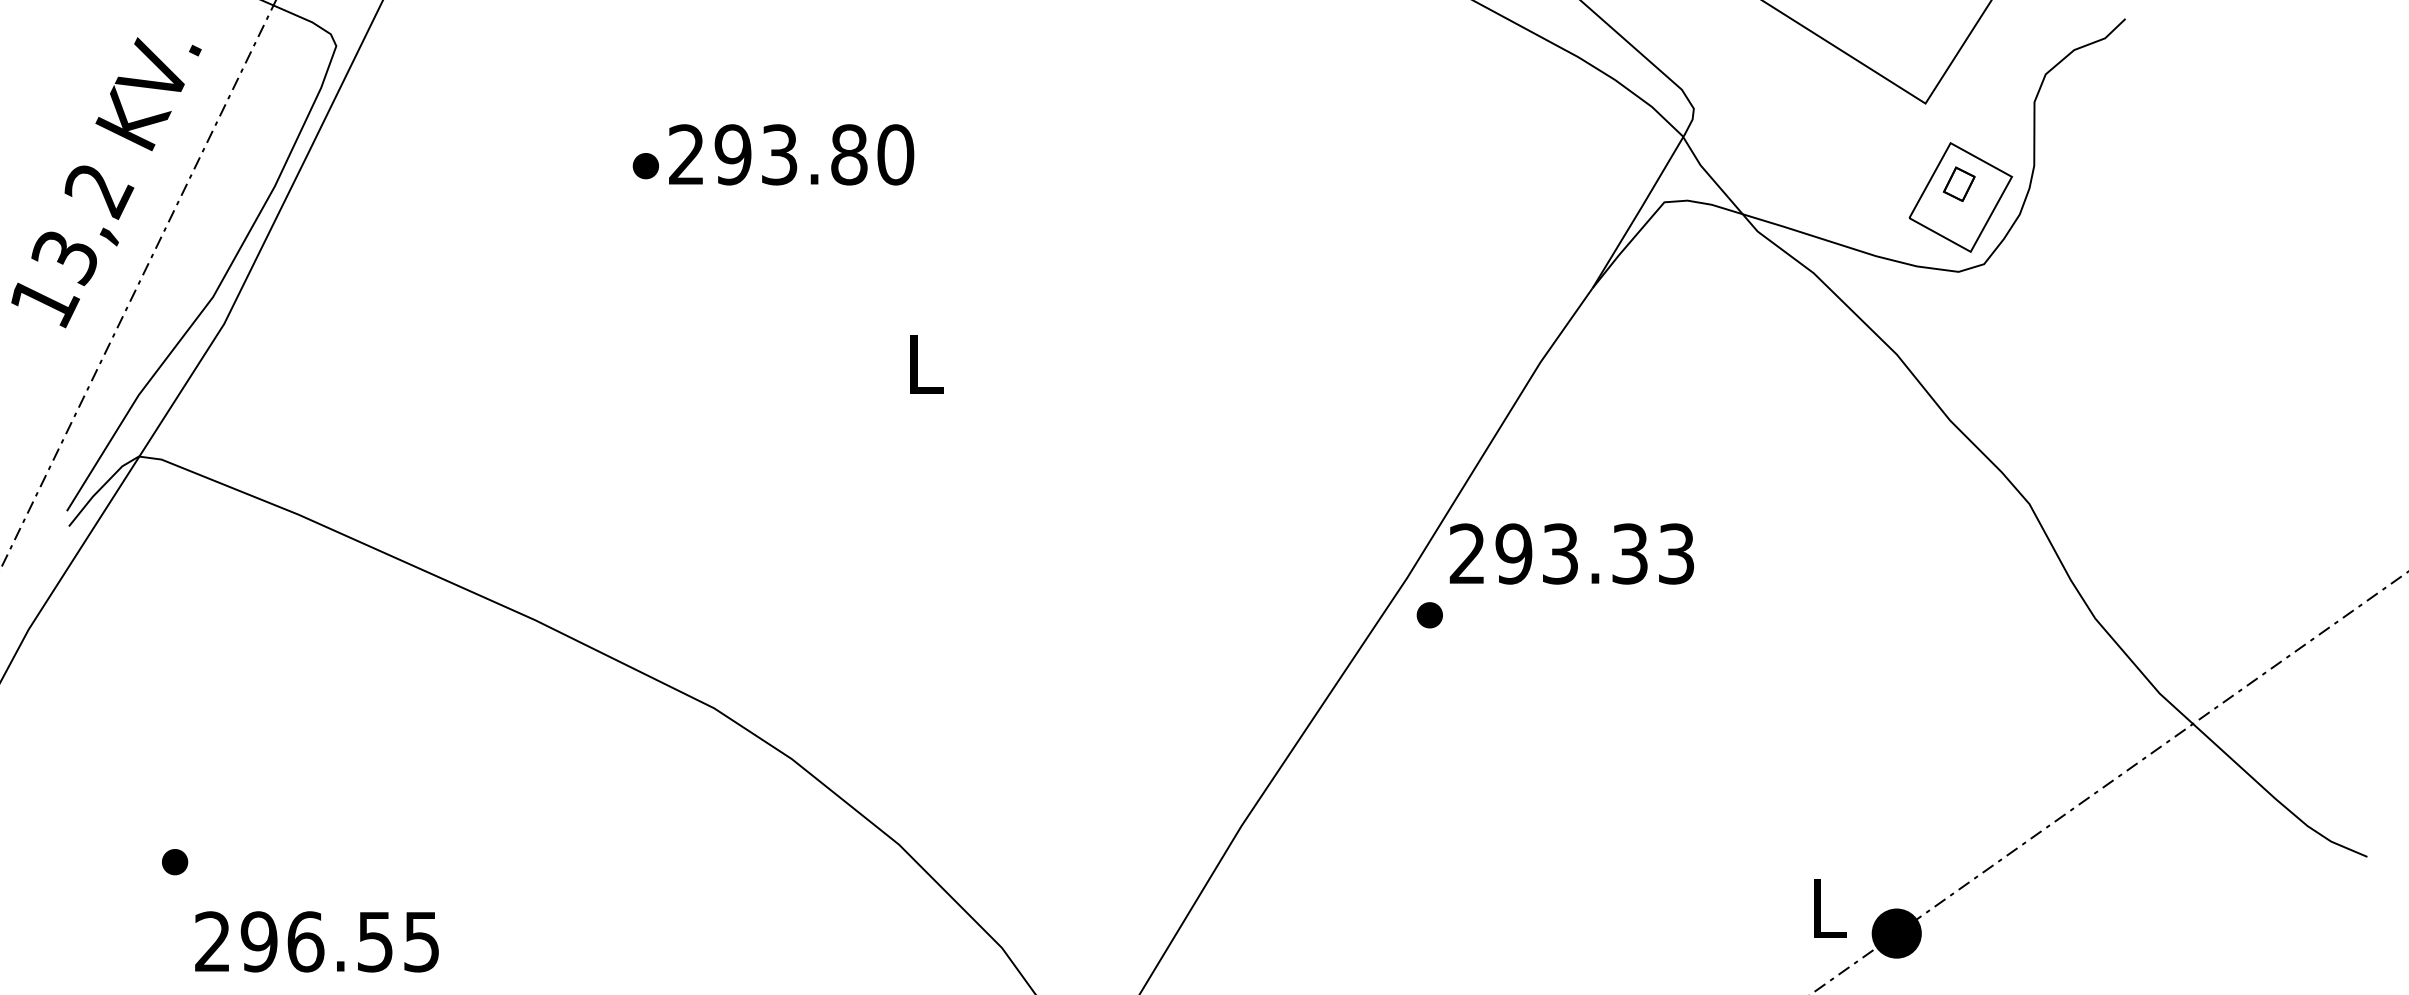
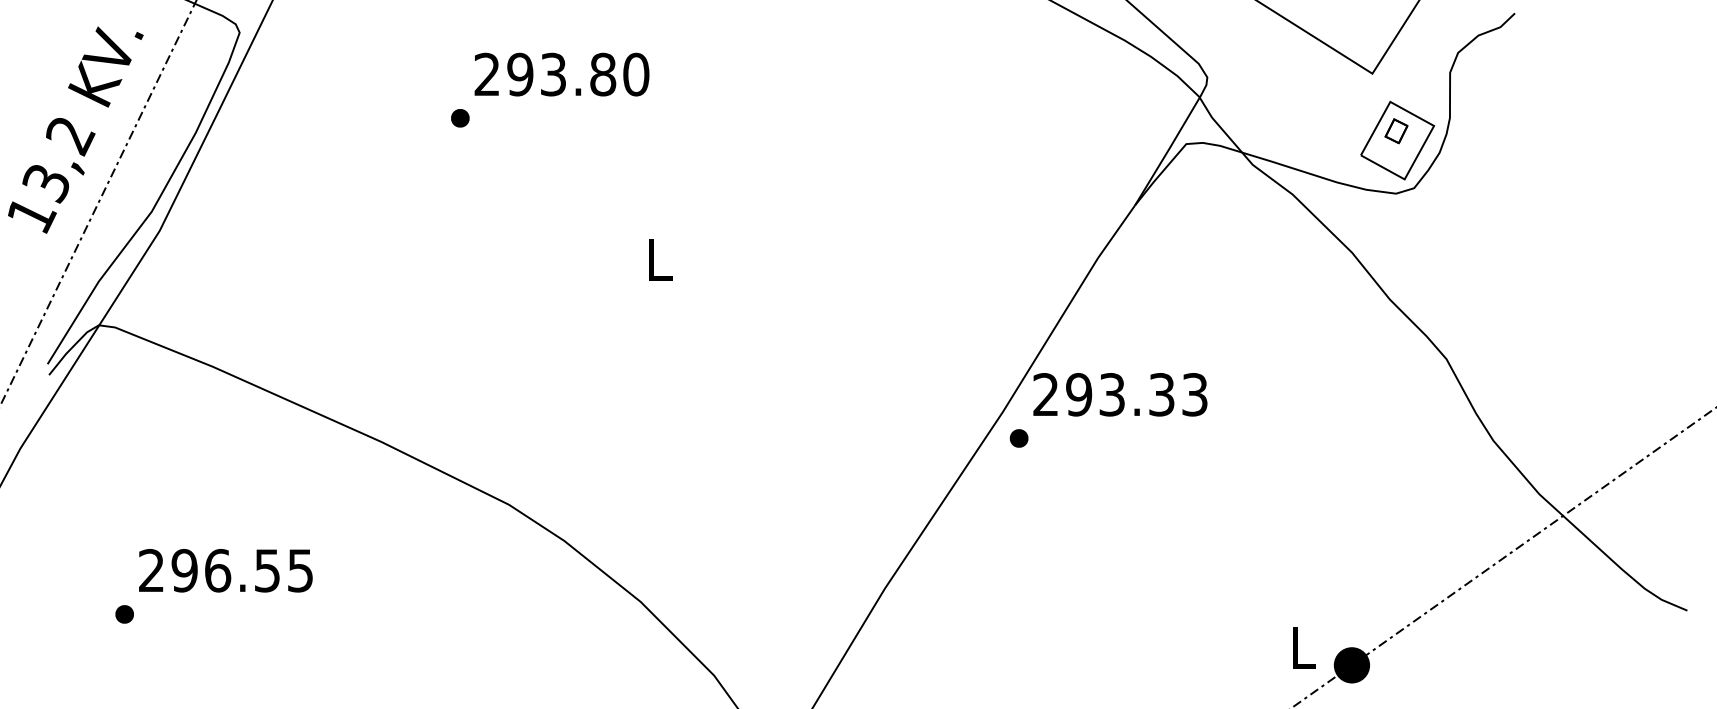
text: (791, 154) -> (561, 74), moved
text: (316, 941) -> (225, 570), moved

